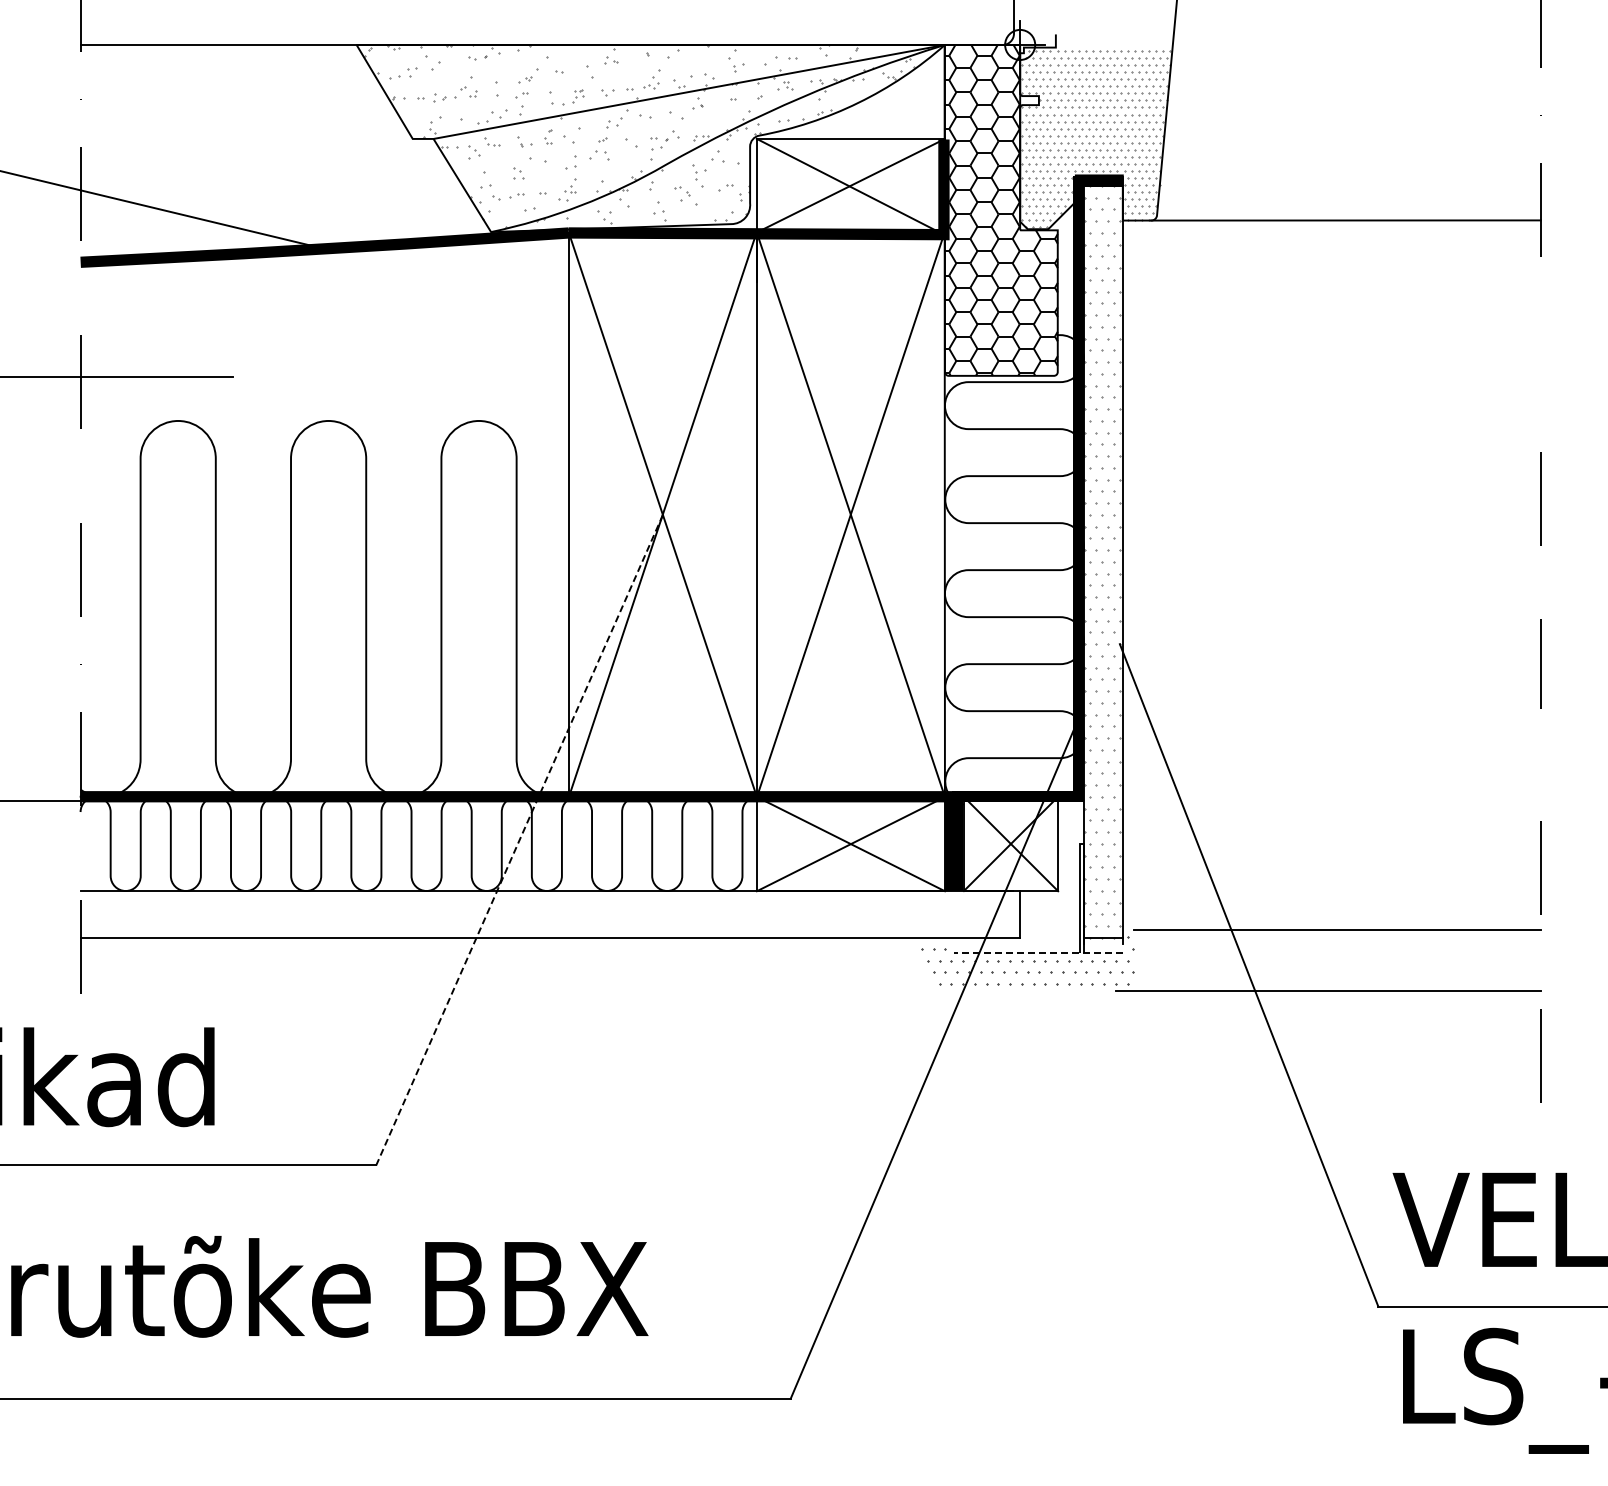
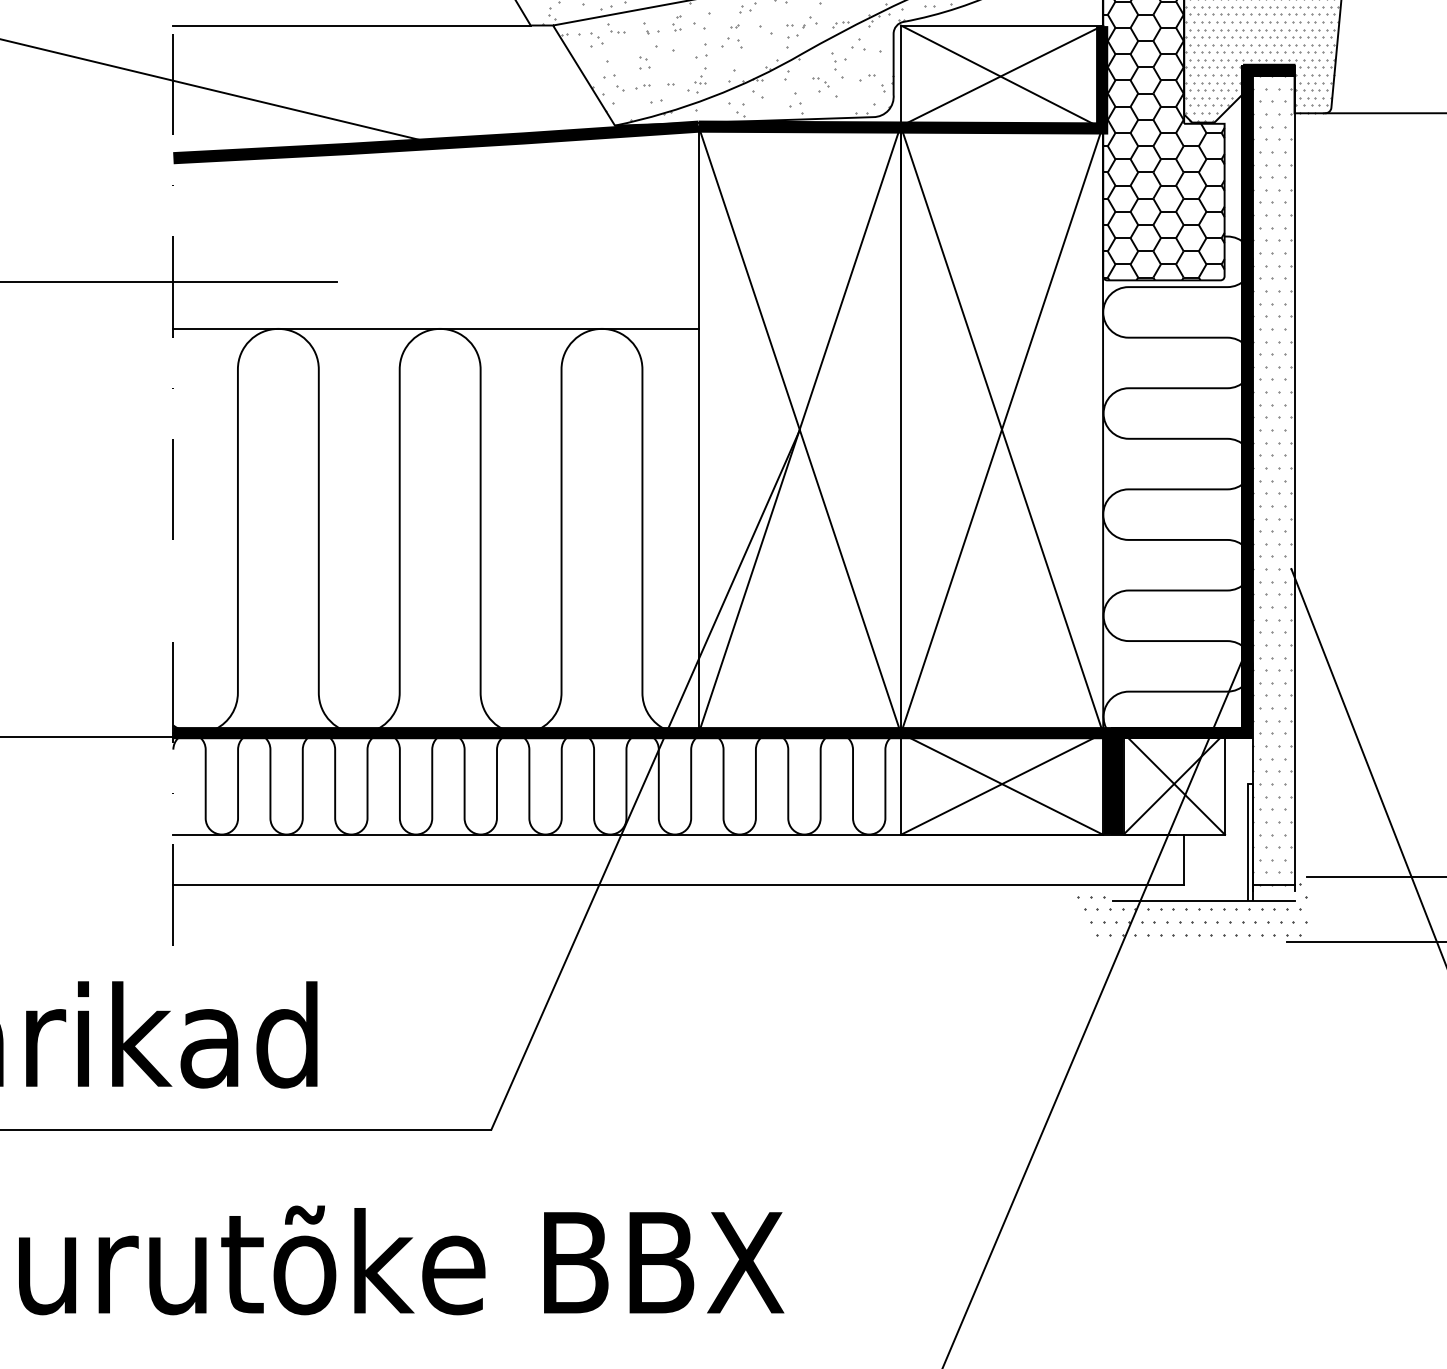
line: (246, 138) -> (351, 25), added
line: (324, 420) -> (435, 328), added
line: (519, 840) -> (645, 780), dashed -> solid
line: (1038, 953) -> (1203, 901), dashed -> solid

